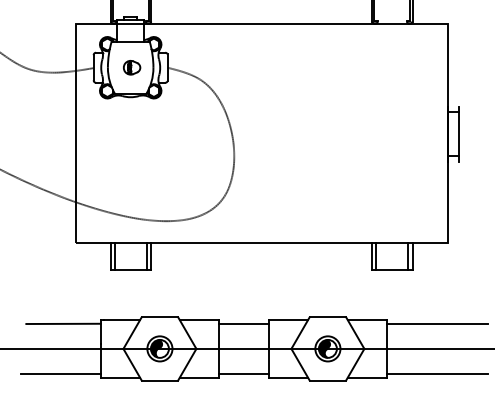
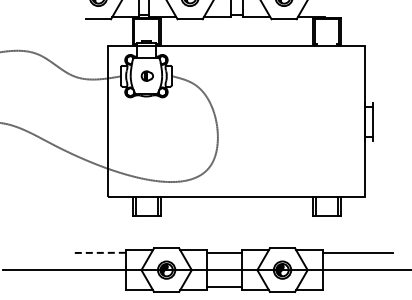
line: (64, 323) -> (100, 252), solid -> dashed
line: (59, 374) -> (97, 287), removed
line: (436, 374) -> (357, 287), removed

